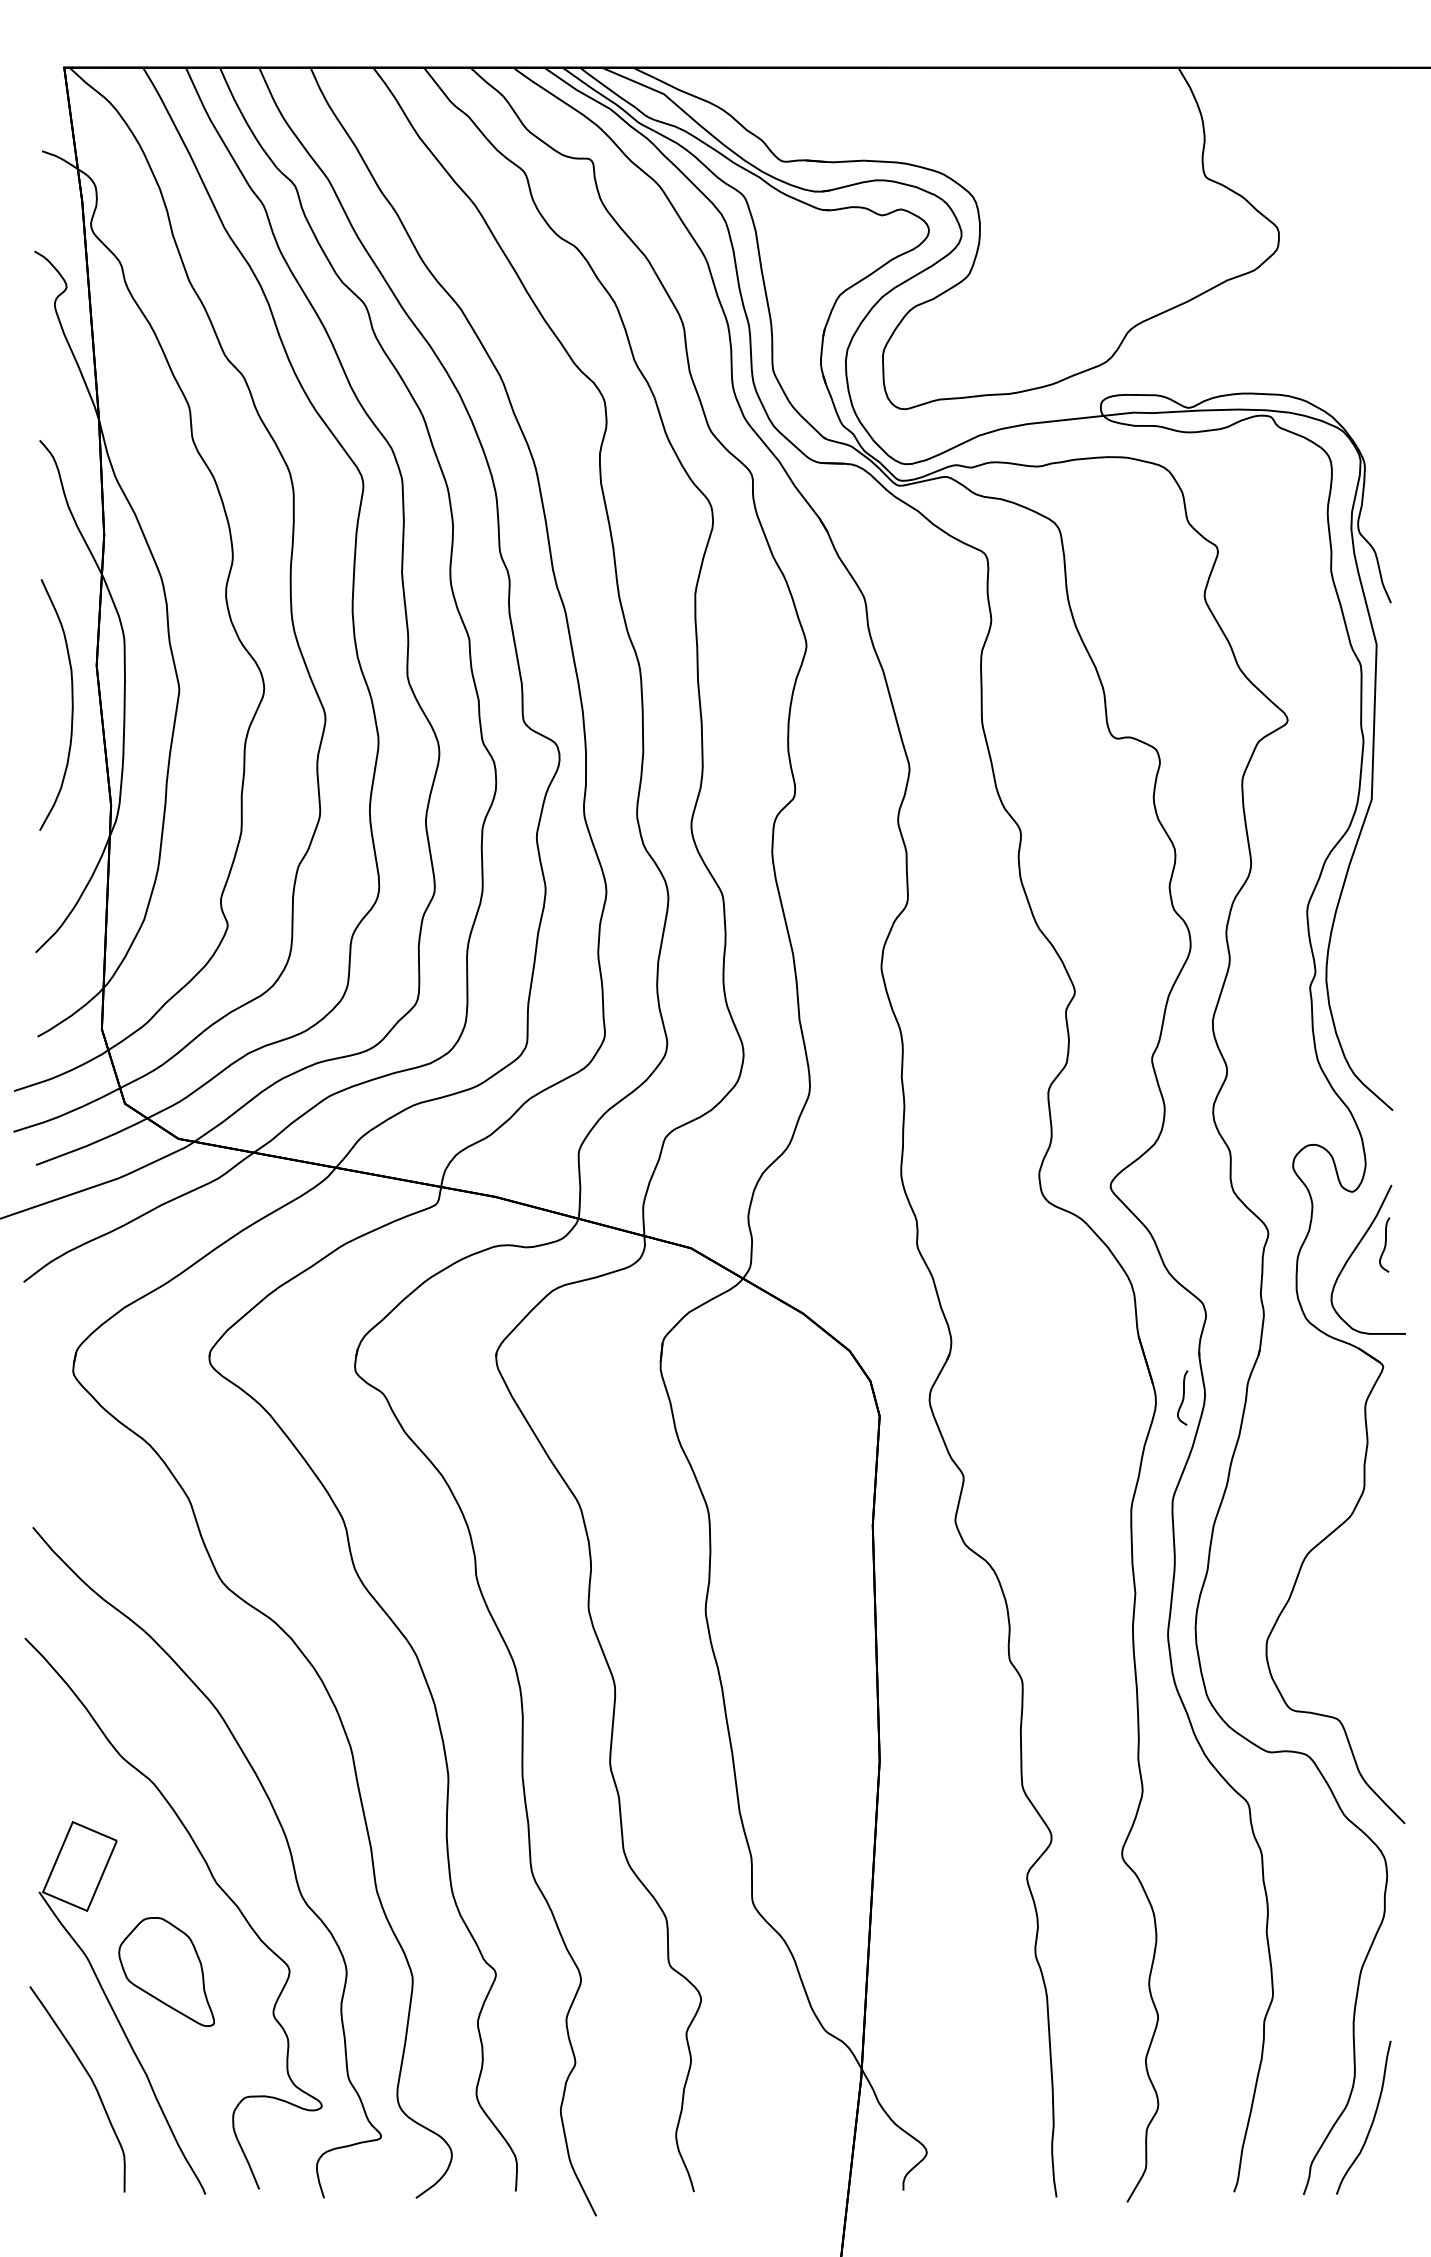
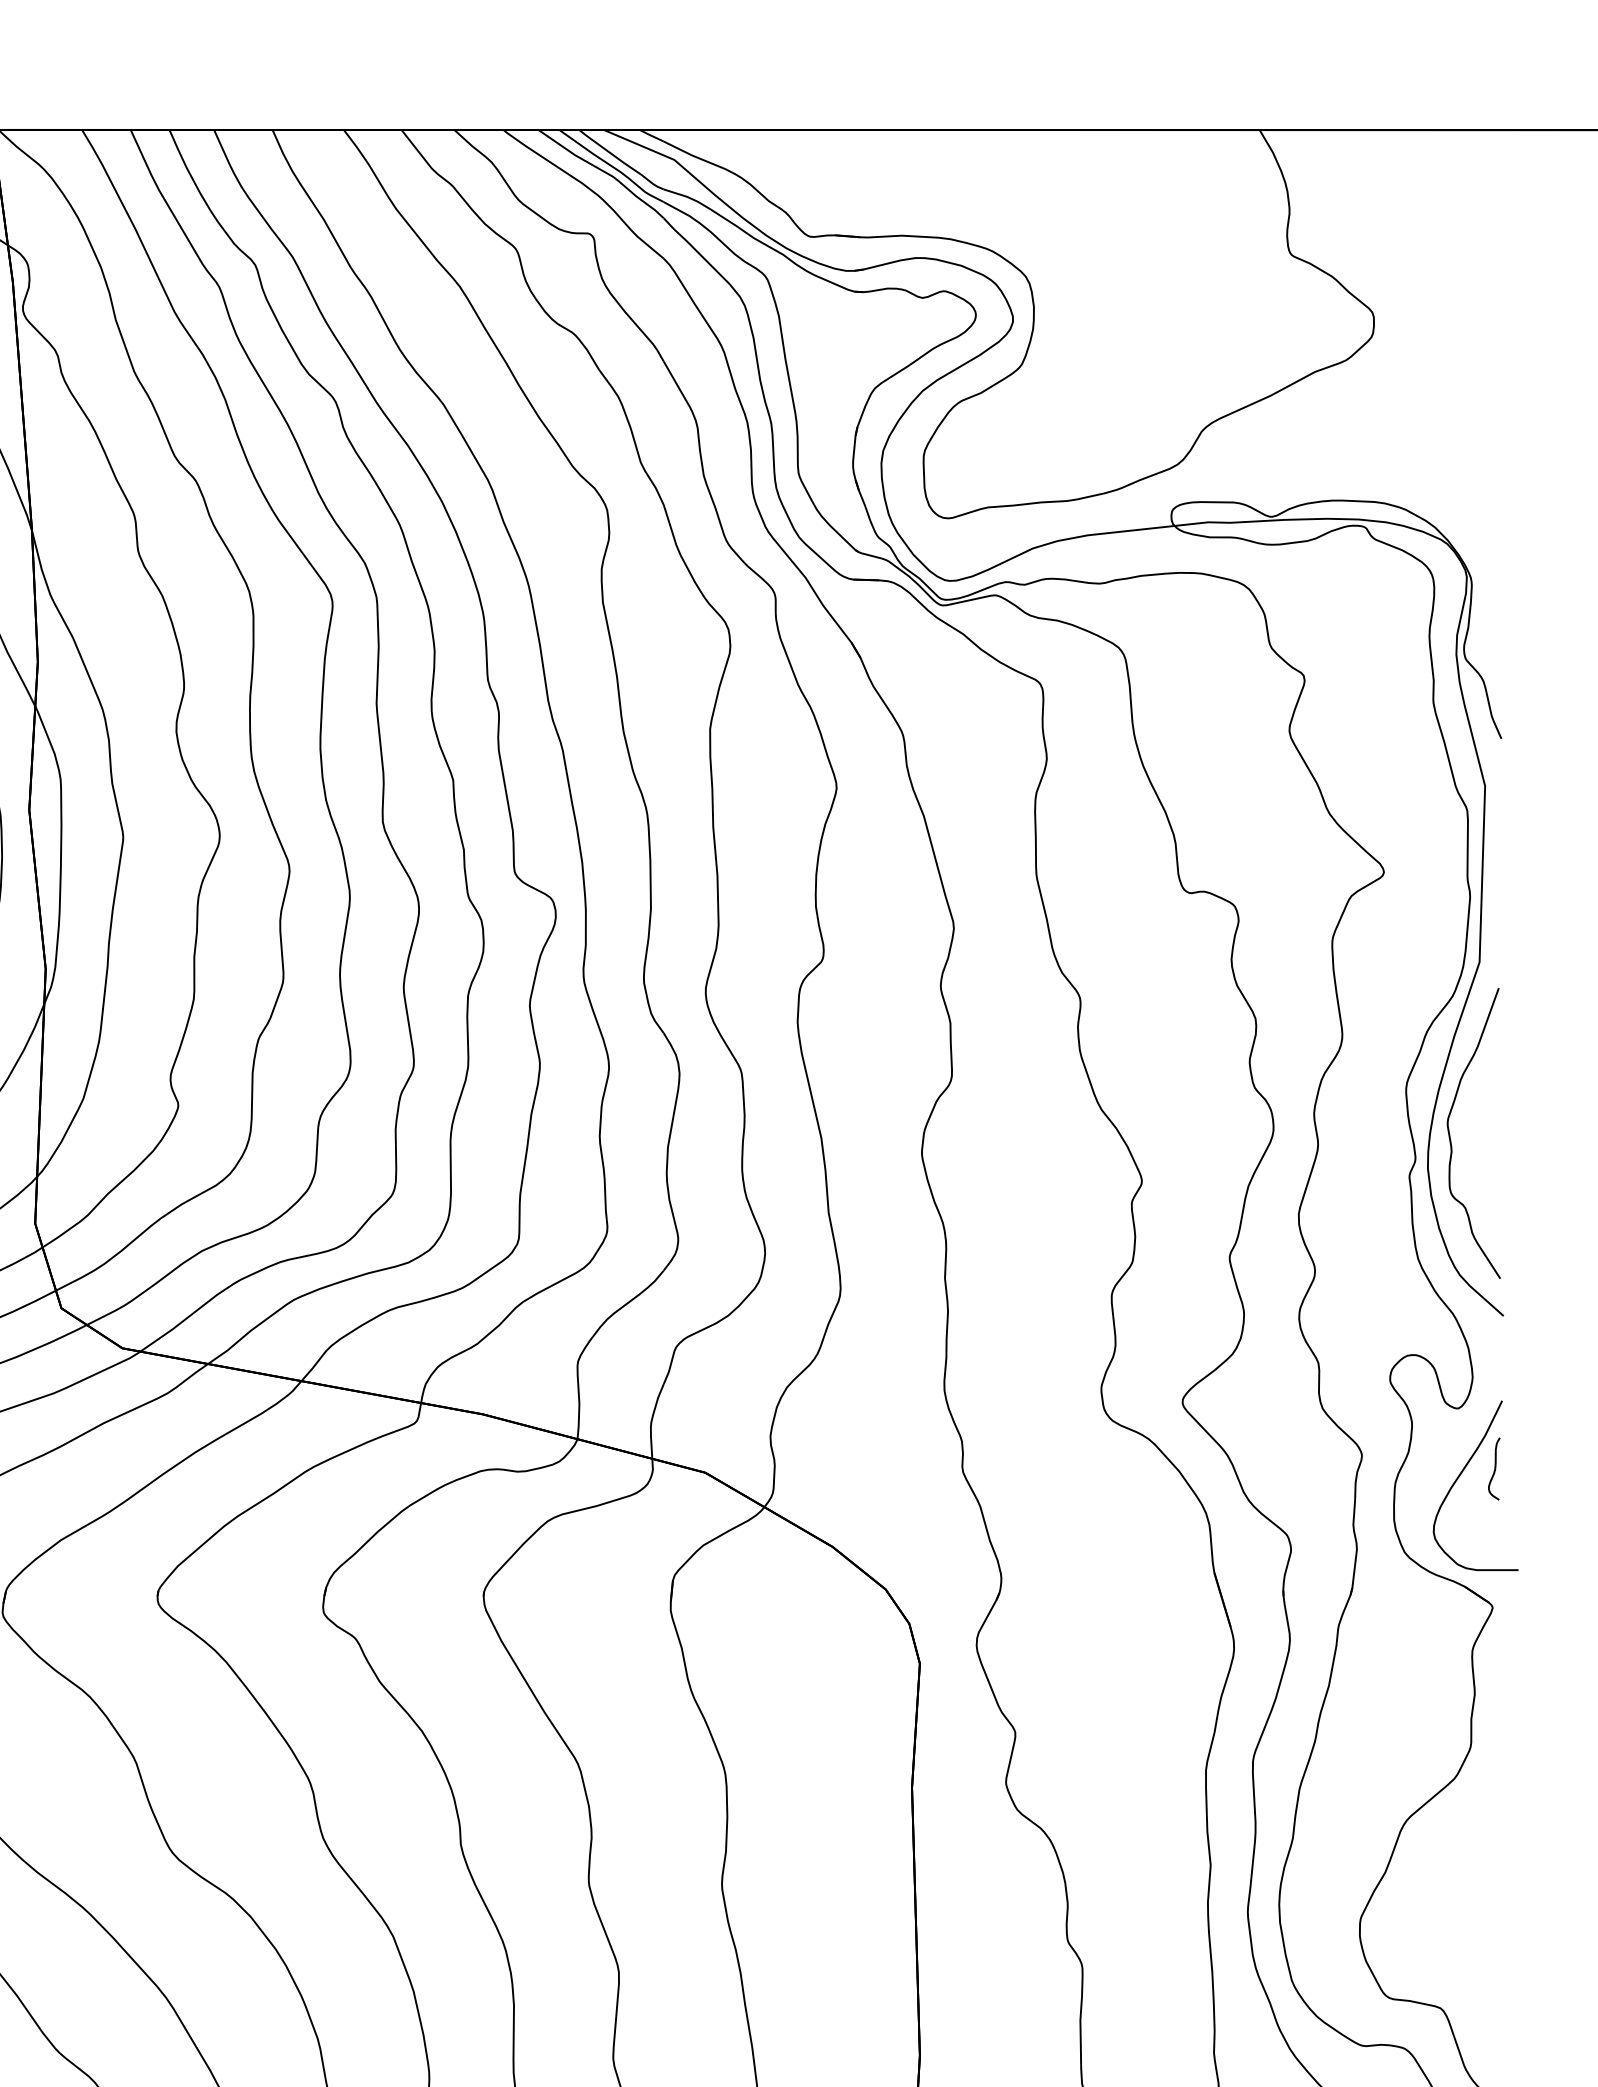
curve: (1346, 951) -> (1450, 1135), added
curve: (1182, 1397) -> (1264, 1642), removed

